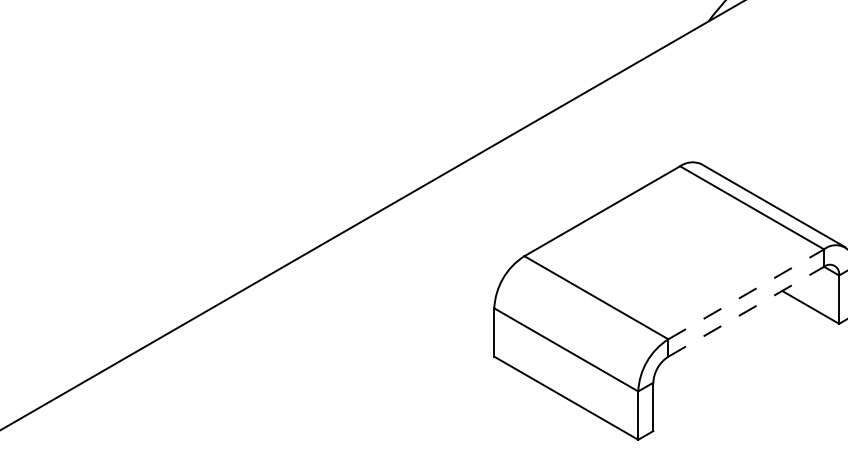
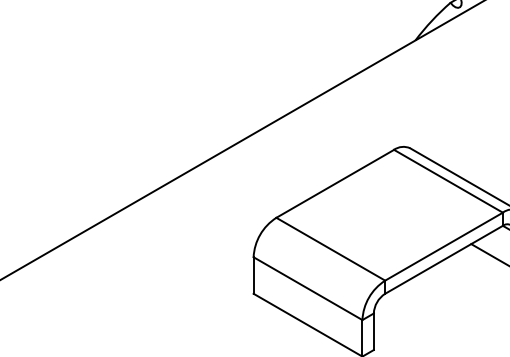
line: (746, 294) -> (444, 246), dashed -> solid
line: (746, 311) -> (444, 259), dashed -> solid

